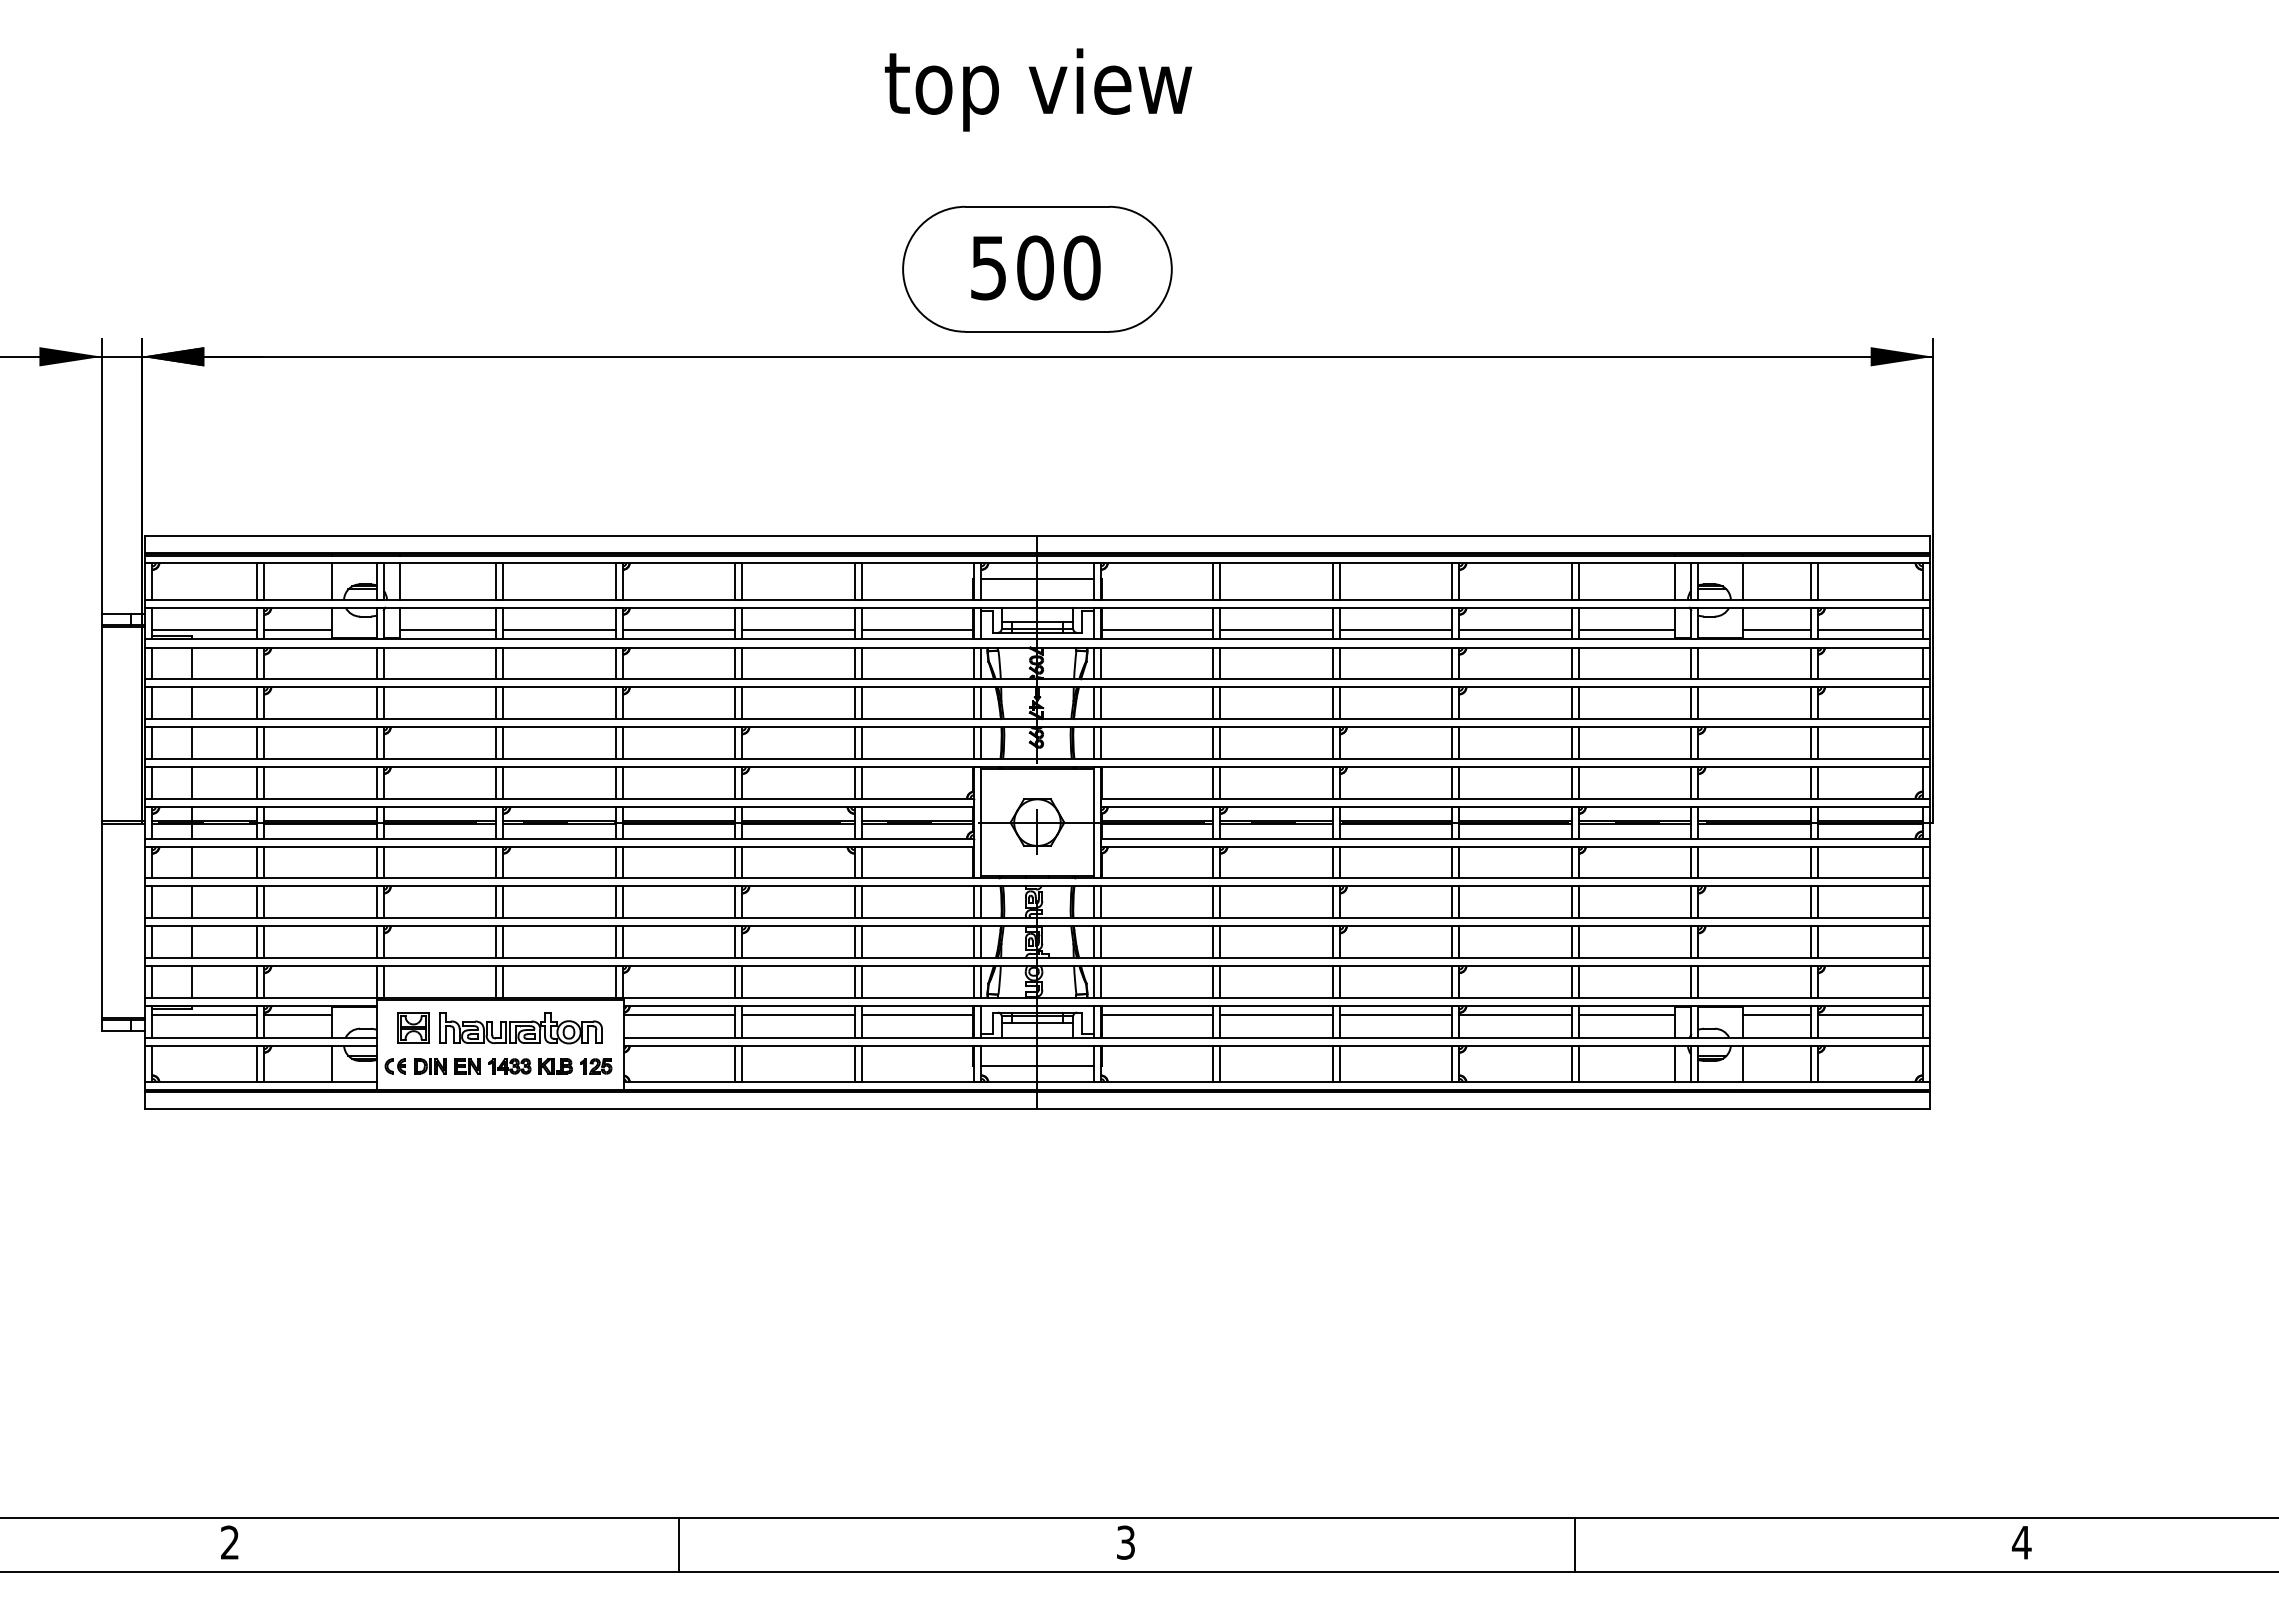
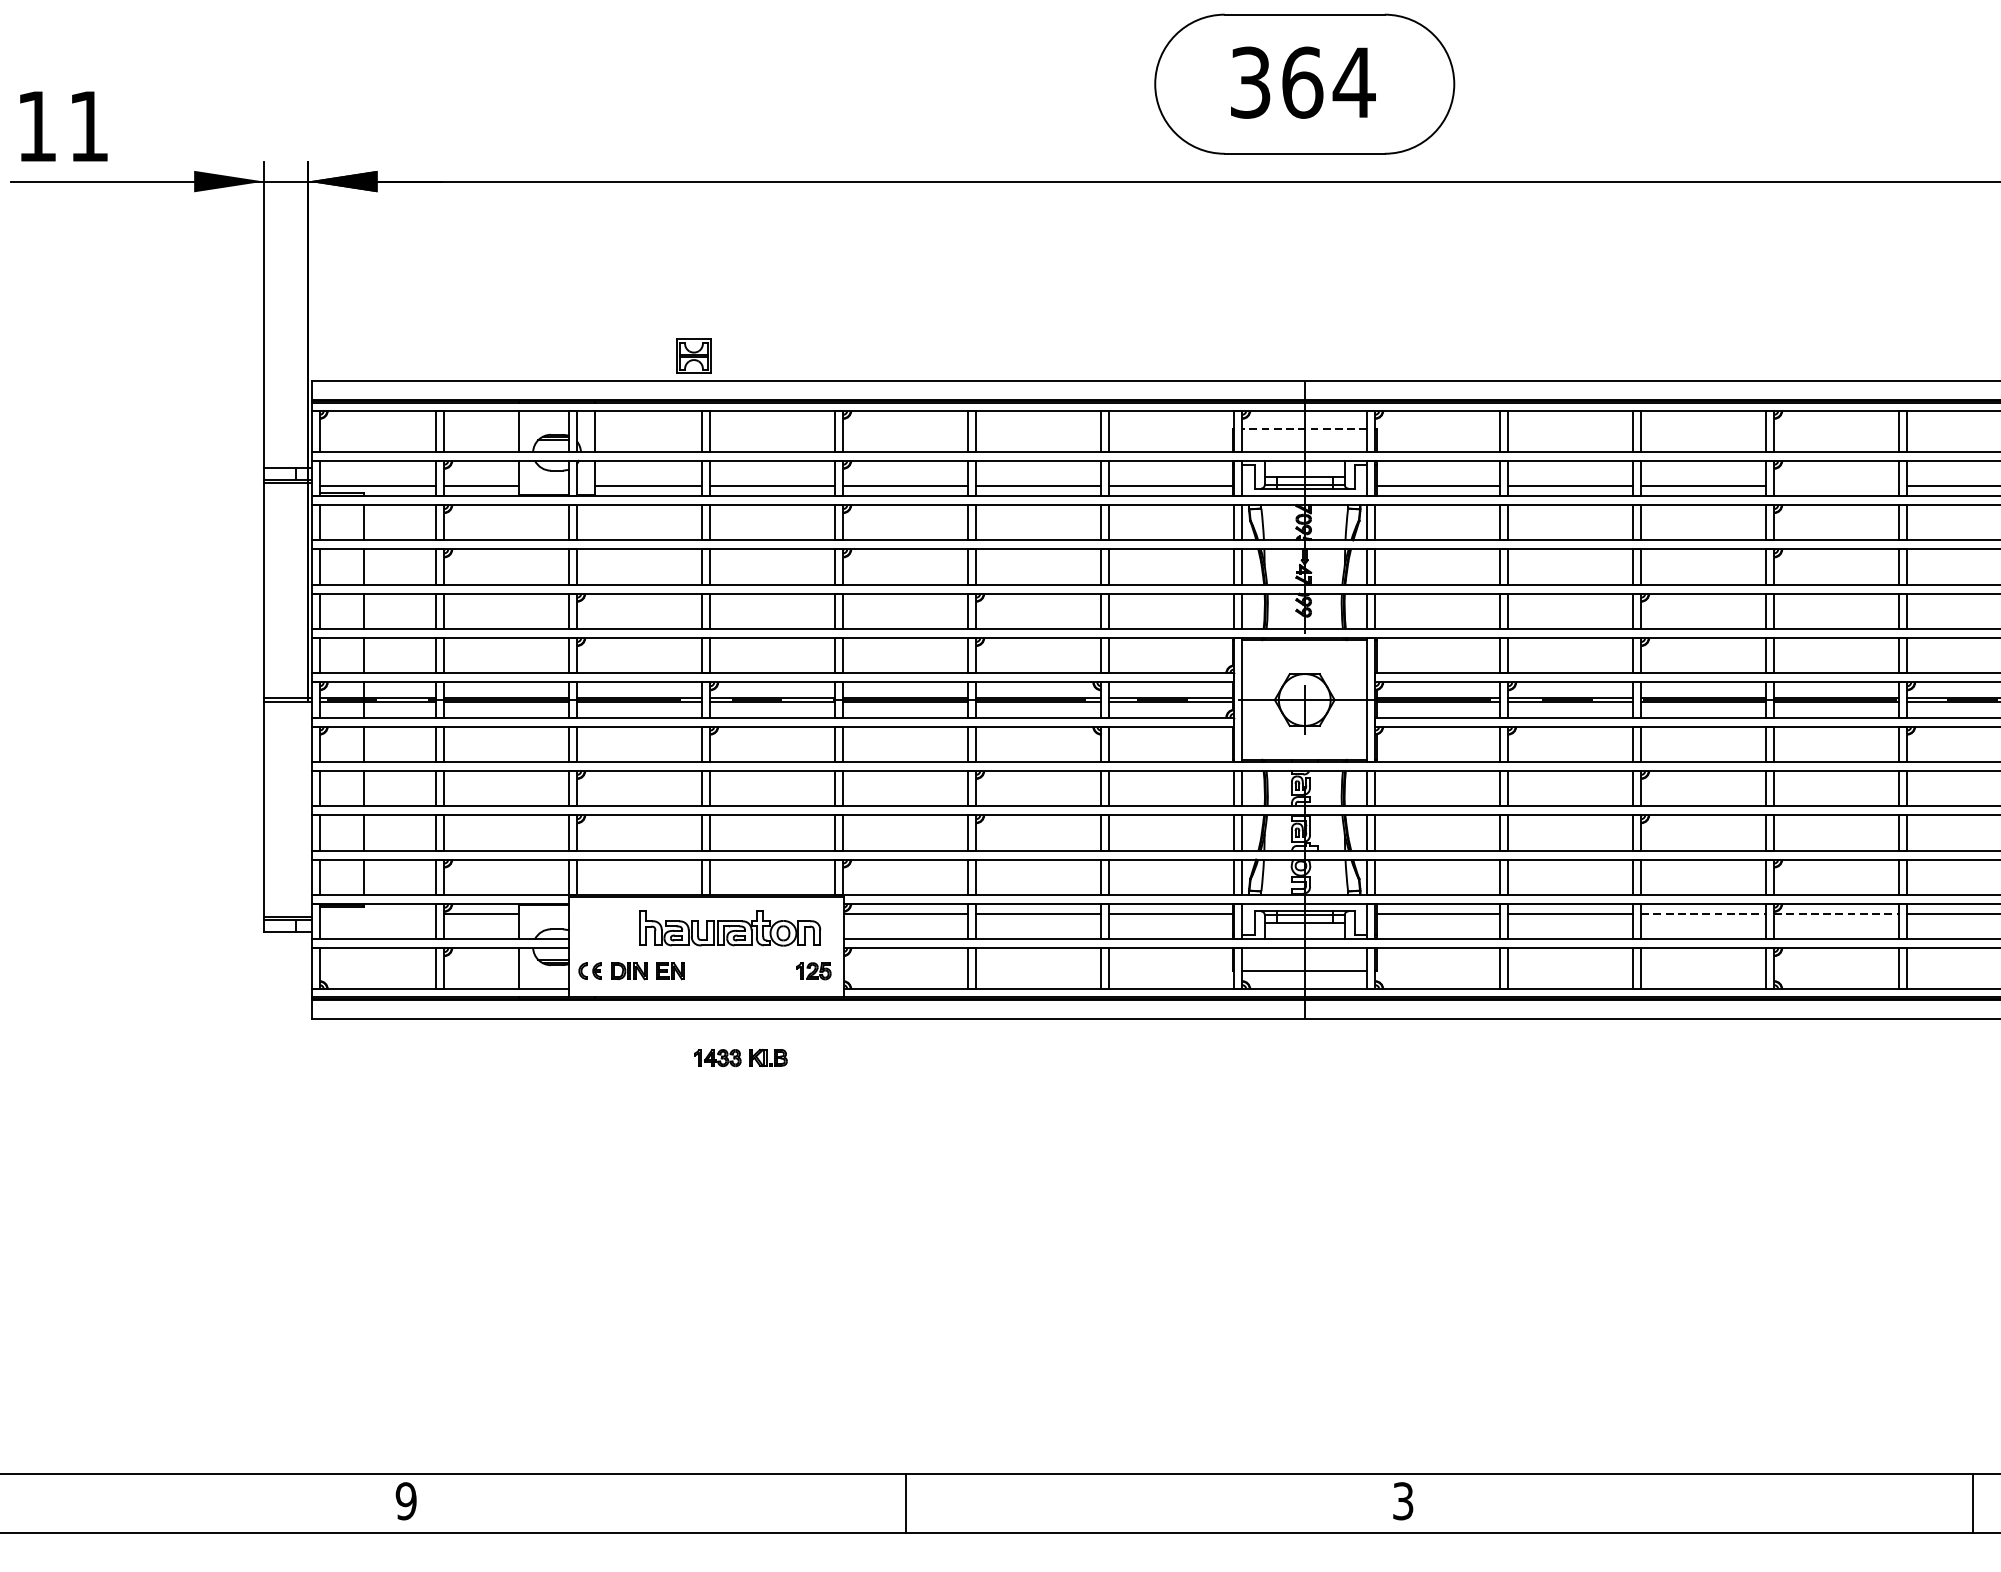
text: (1036, 267) -> (1303, 82), 500 -> 364
line: (1036, 578) -> (1303, 428), solid -> dashed
line: (1515, 630) -> (1836, 486), removed
line: (204, 1015) -> (377, 914), removed
line: (1396, 1015) -> (1704, 914), solid -> dashed
line: (1516, 1015) -> (1837, 914), solid -> dashed
part: (413, 1027) -> (693, 355), moved
part: (530, 1066) -> (740, 1058), moved
text: (229, 1542) -> (405, 1501), 2 -> 9
line: (1574, 1544) -> (1972, 1503), moved

